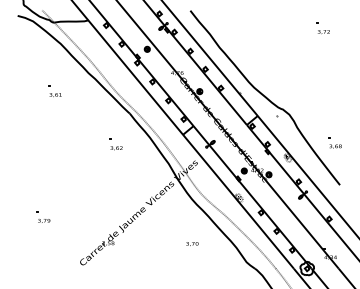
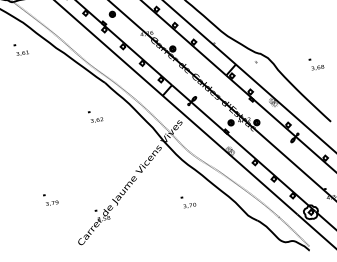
part: (54, 91) -> (20, 49), moved
part: (334, 142) -> (316, 63), moved
part: (43, 216) -> (50, 198), moved

